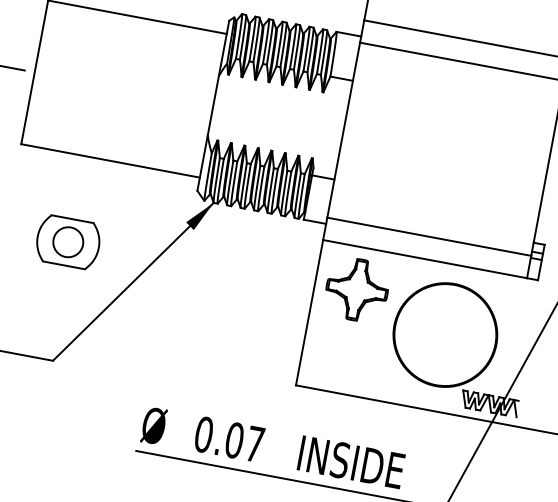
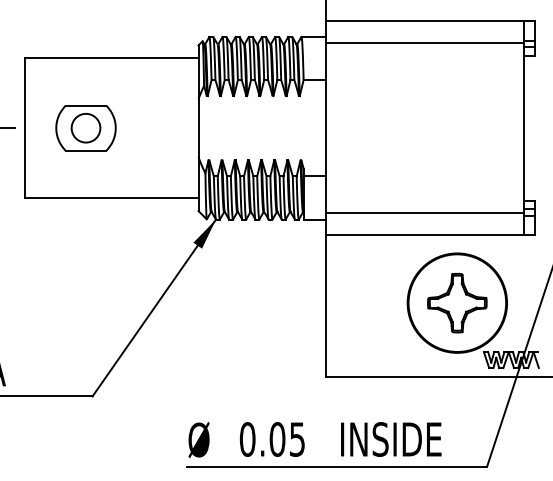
part: (67, 242) -> (85, 128), moved
part: (357, 290) -> (457, 303), moved
text: (255, 444) -> (297, 439), 0.07 -> 0.05

